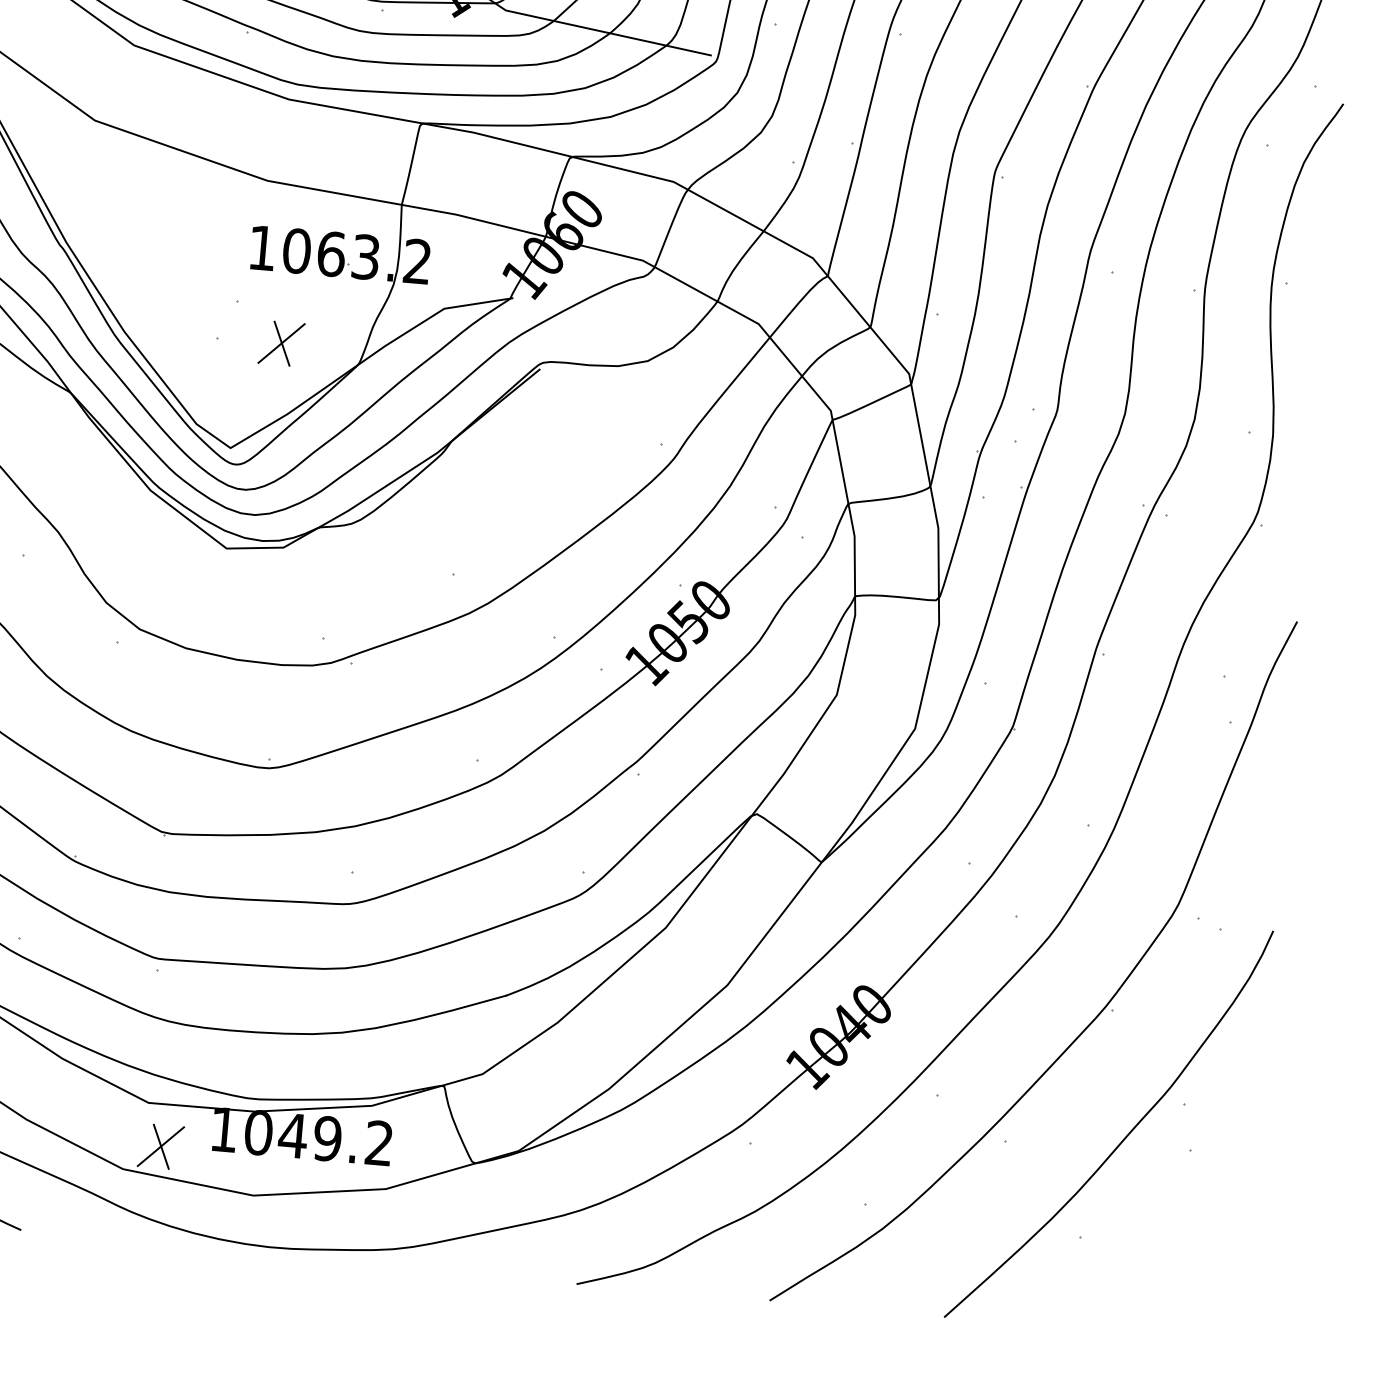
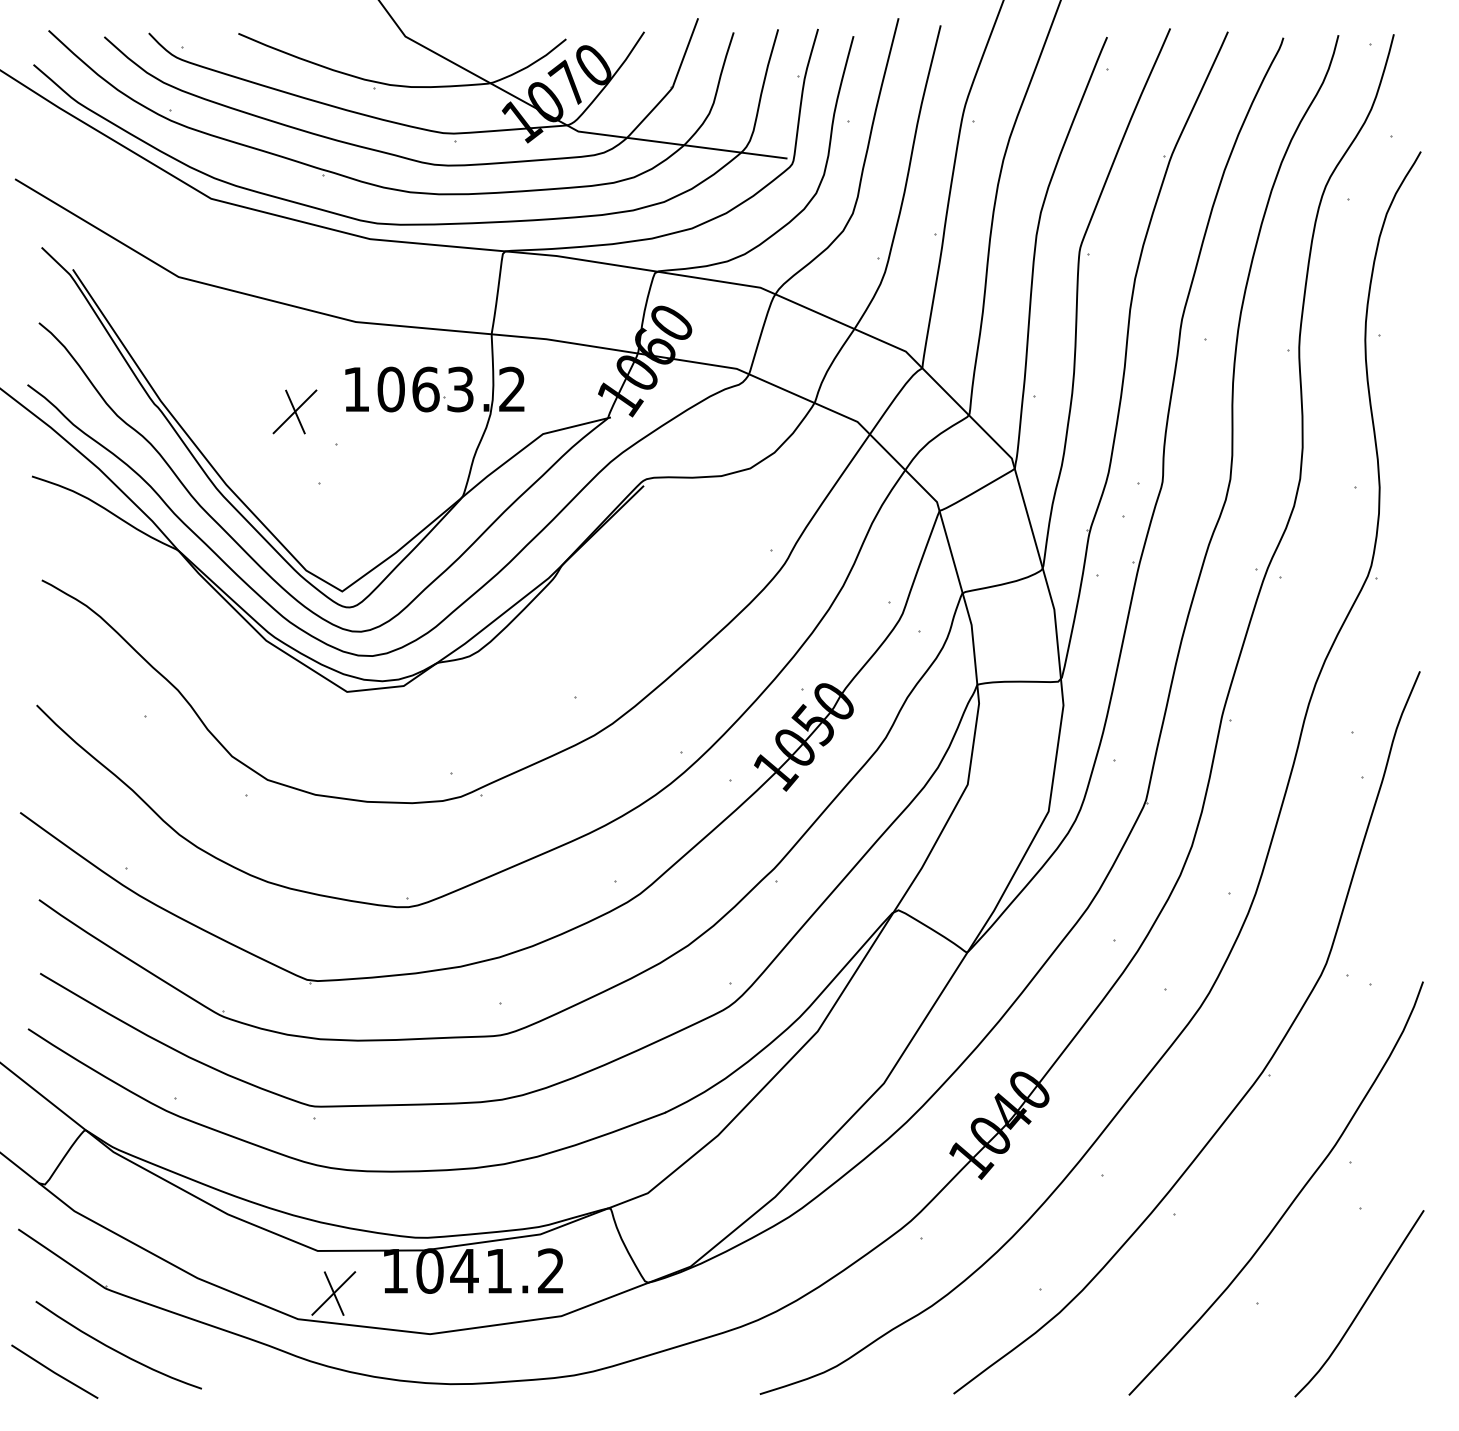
part: (281, 343) -> (294, 411), moved
text: (327, 1138) -> (498, 1270), 1049.2 -> 1041.2
curve: (1184, 1247) -> (1362, 1304), added

